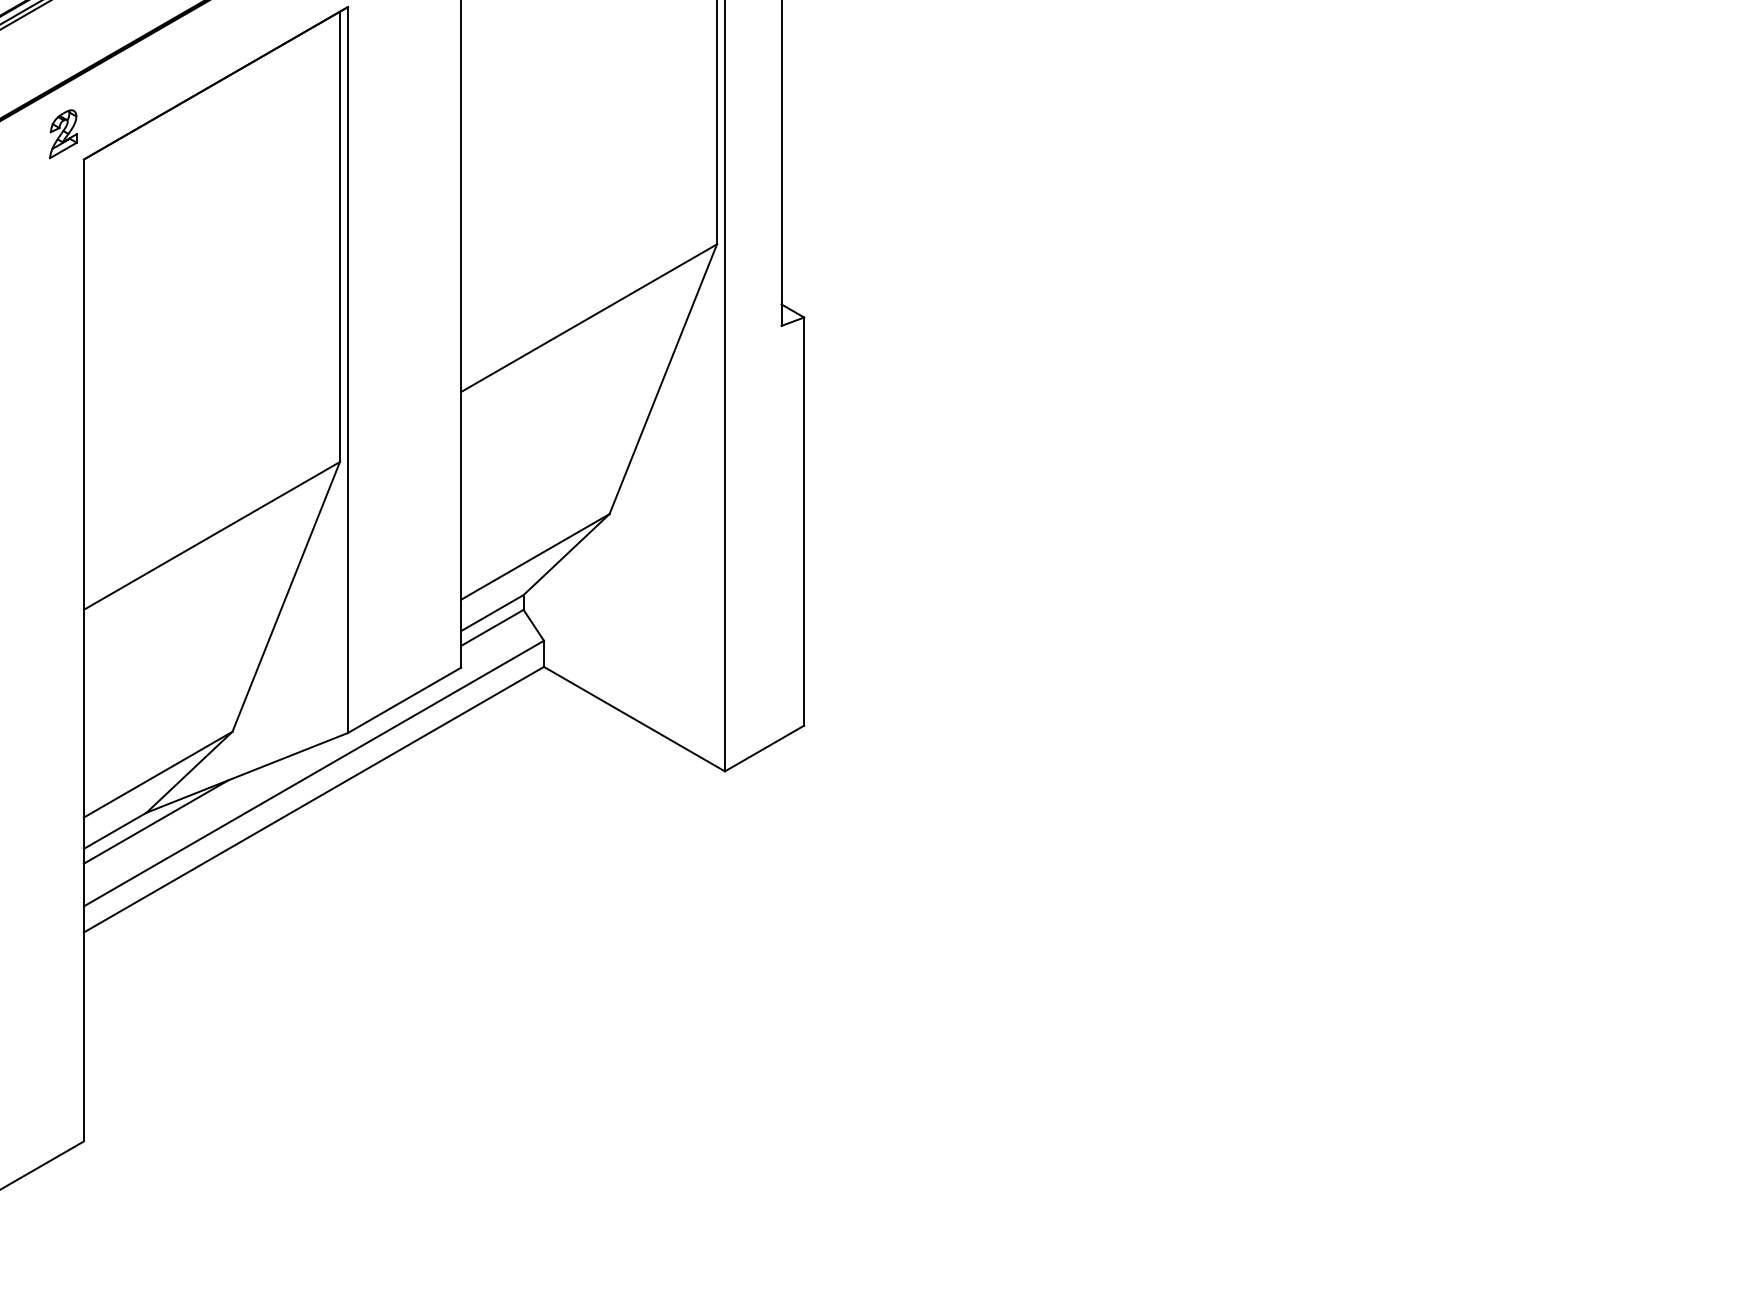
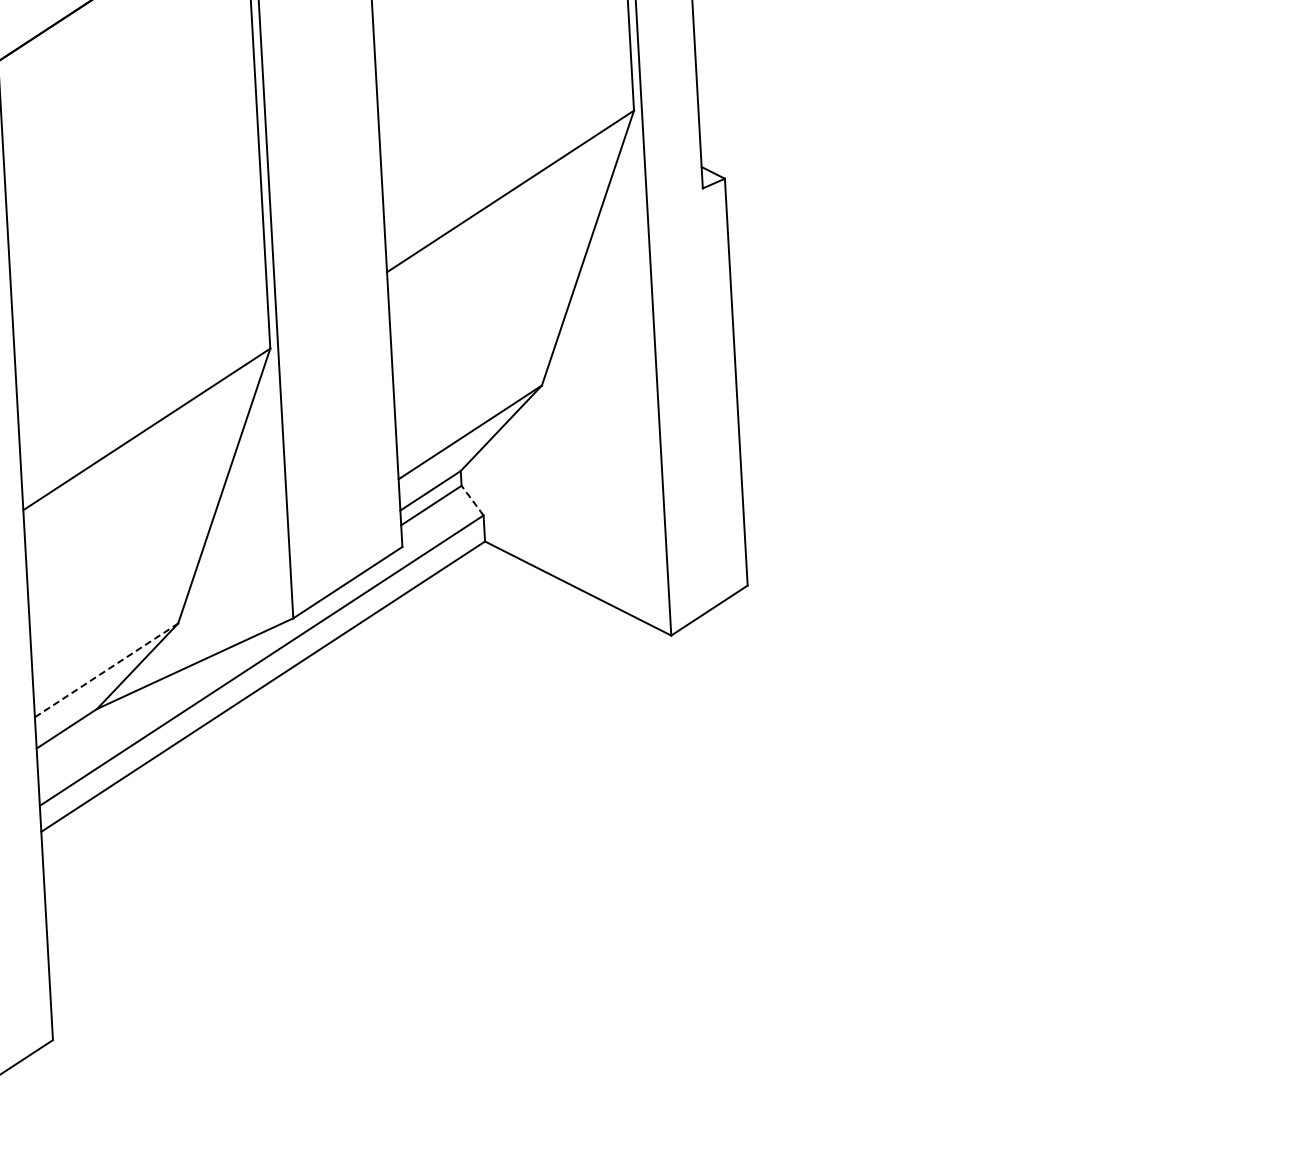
line: (533, 625) -> (472, 500), solid -> dashed
line: (158, 774) -> (106, 670), solid -> dashed
line: (155, 821) -> (106, 717), removed

